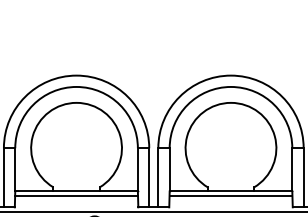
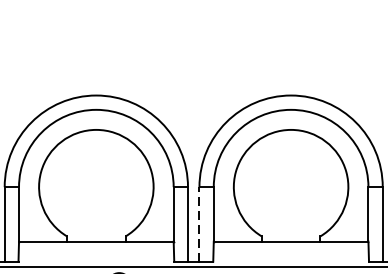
line: (158, 177) -> (199, 224), solid -> dashed
line: (76, 195) -> (96, 246), removed
line: (230, 195) -> (290, 246), removed

